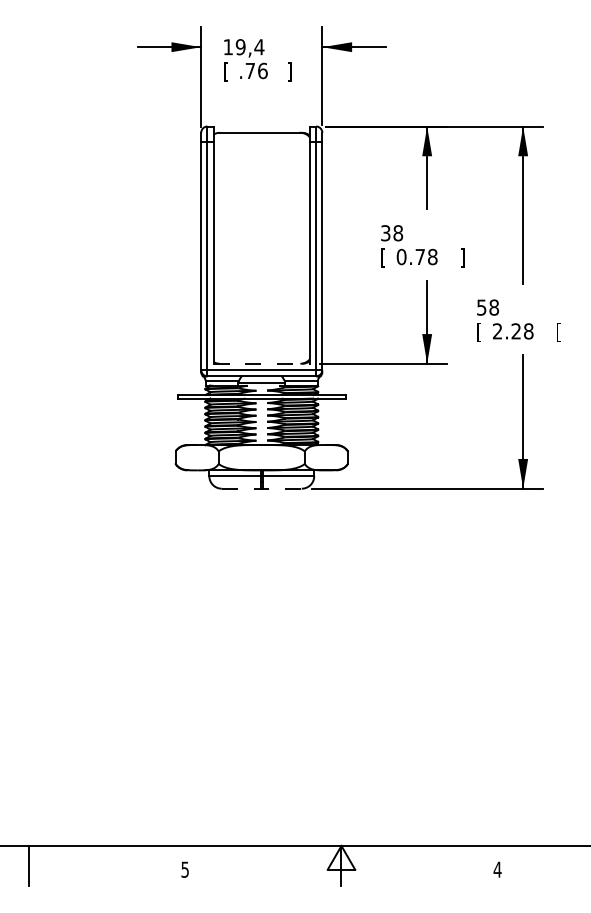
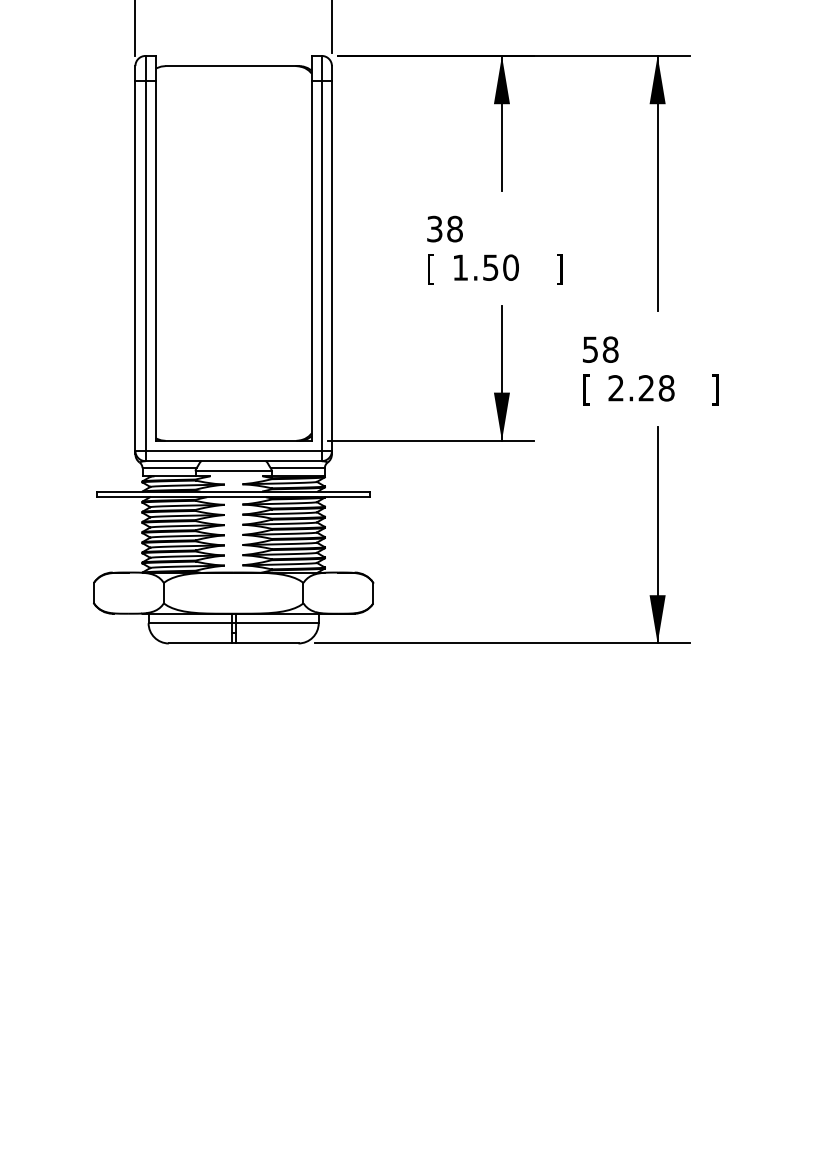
text: (416, 256) -> (484, 266), 0.78 -> 1.50
text: (558, 332) -> (714, 390), [ -> ]
line: (262, 363) -> (234, 440), dashed -> solid
line: (261, 488) -> (233, 643), dashed -> solid

